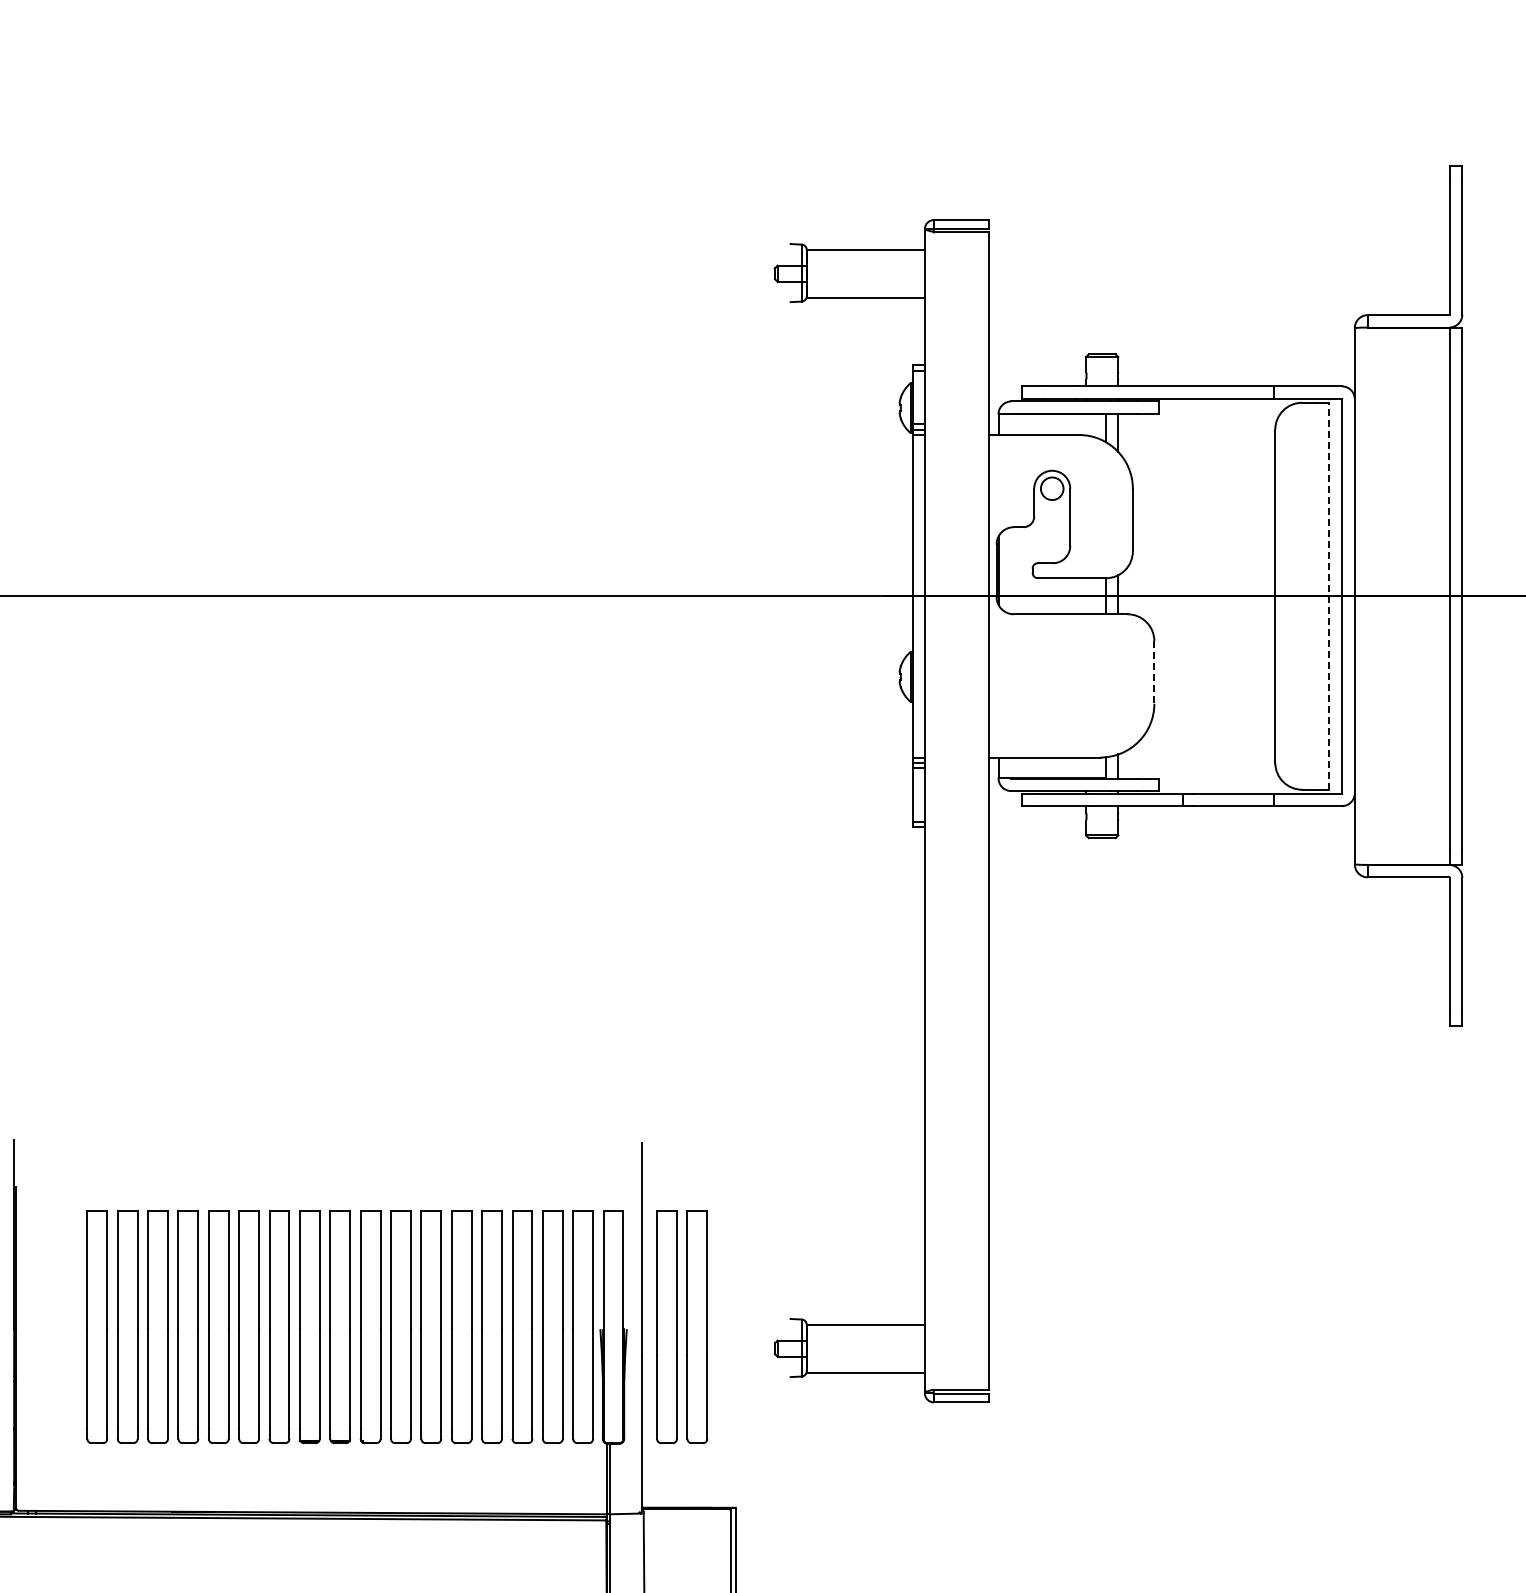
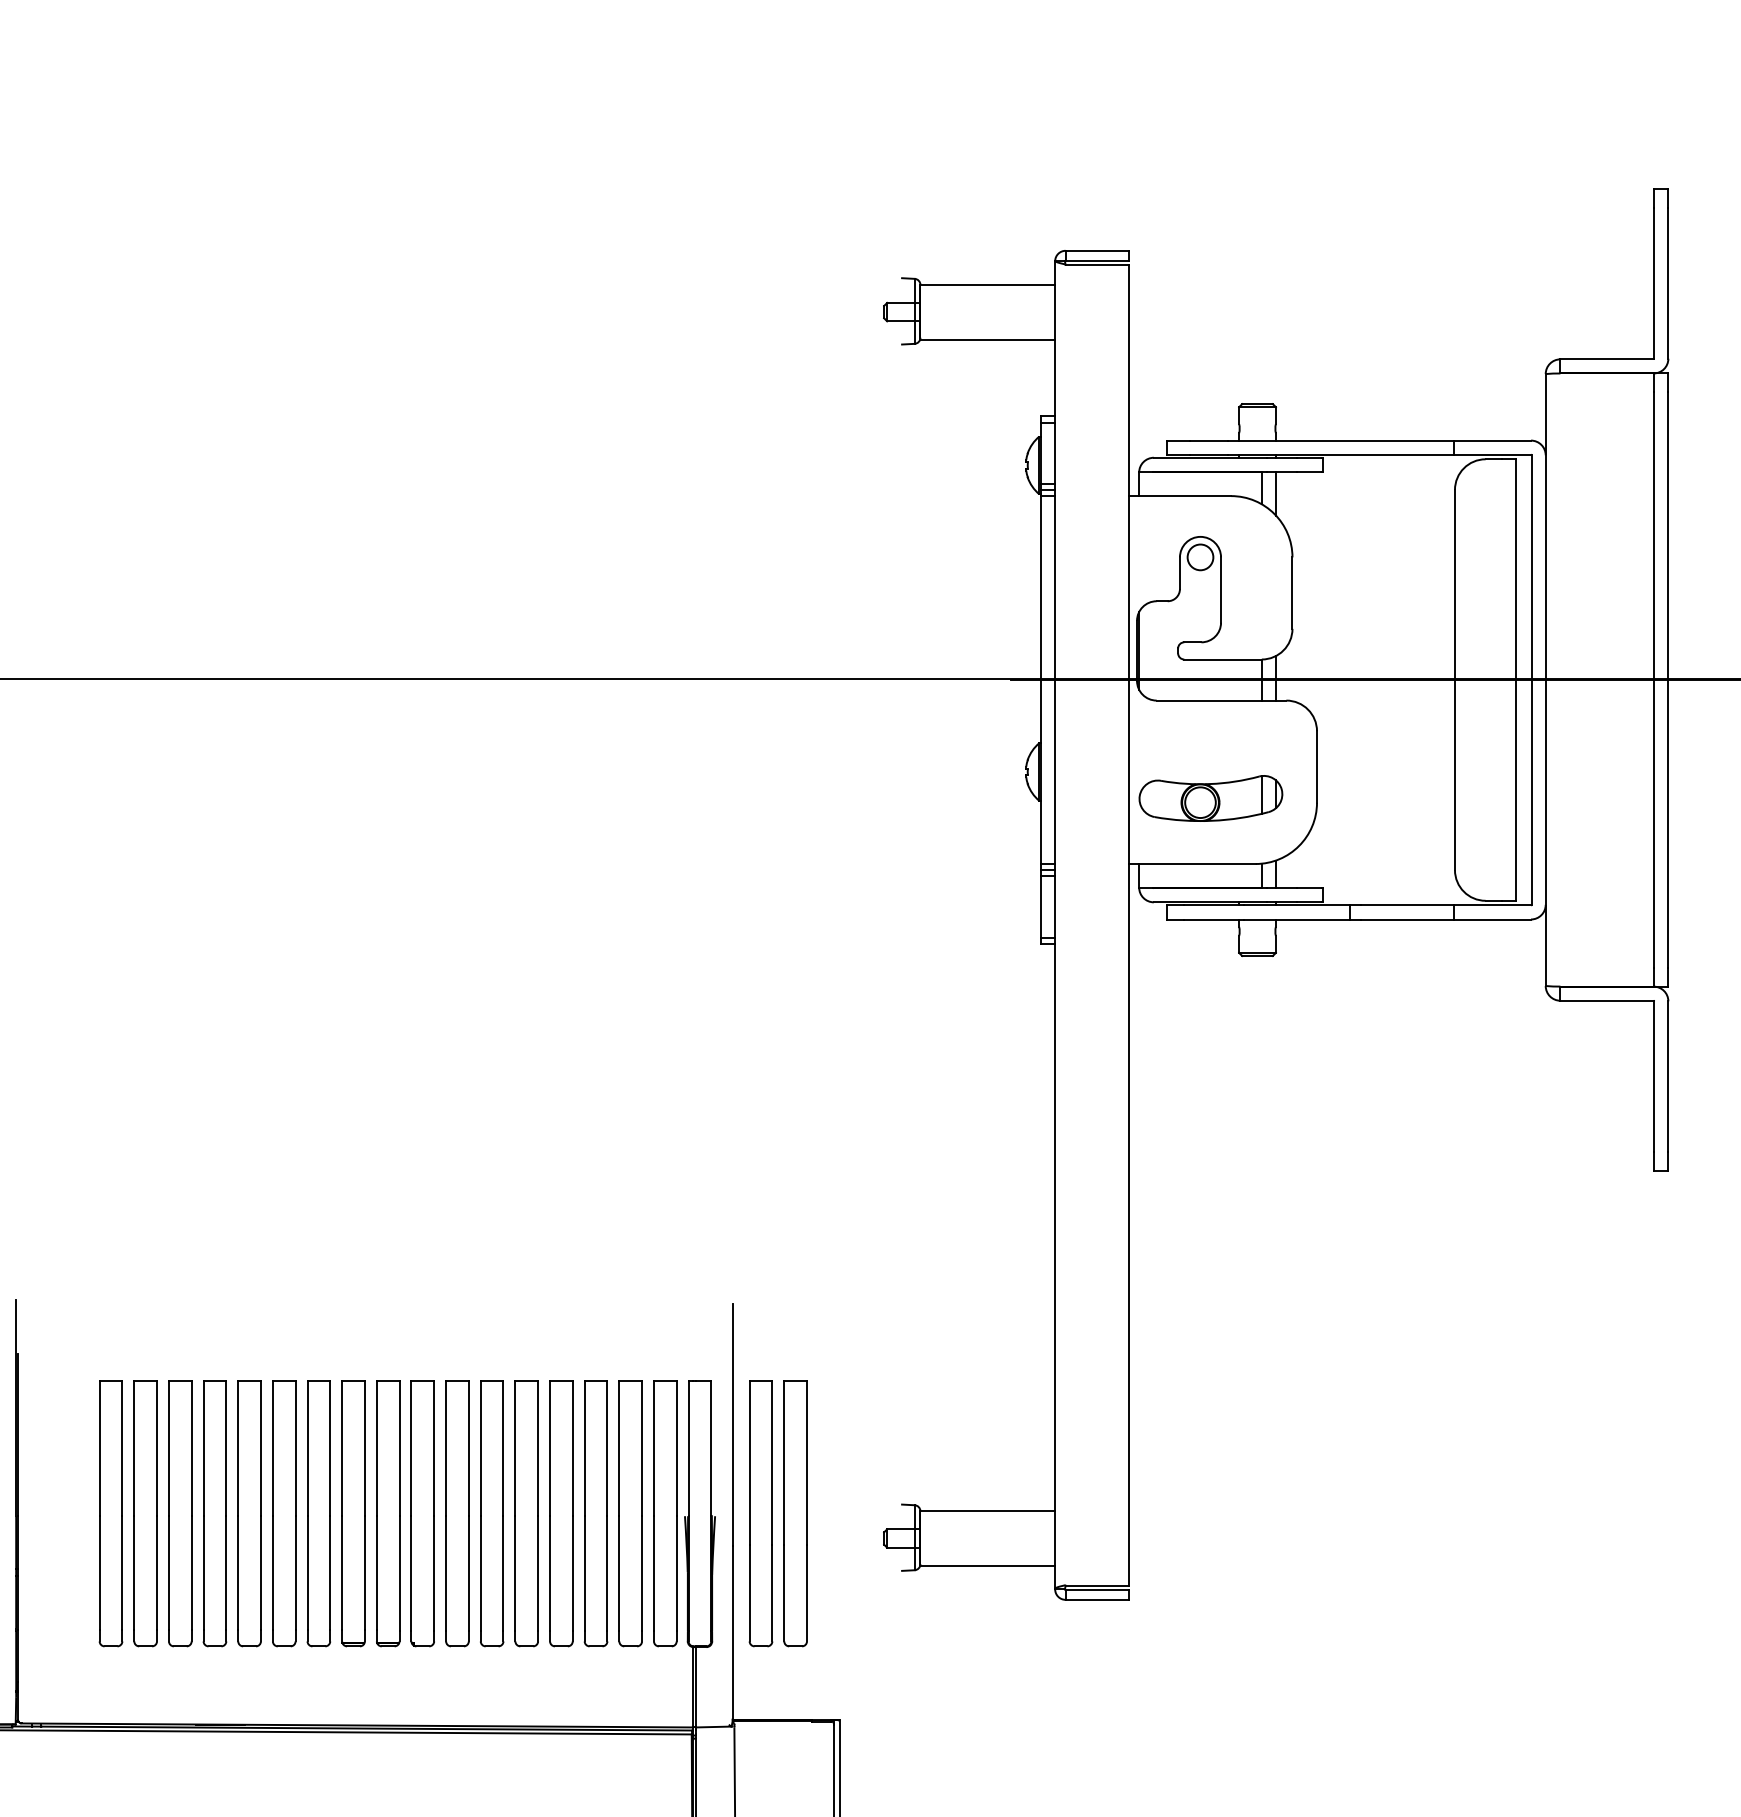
line: (1329, 595) -> (1516, 679), dashed -> solid
line: (1154, 672) -> (1317, 767), dashed -> solid
part: (1060, 699) -> (1209, 797), added

